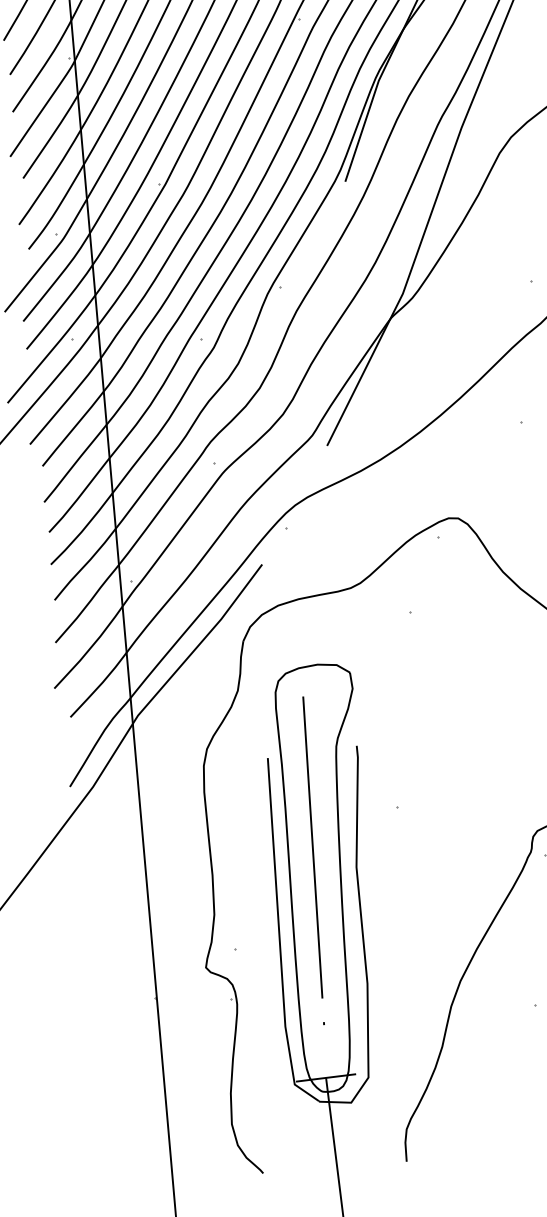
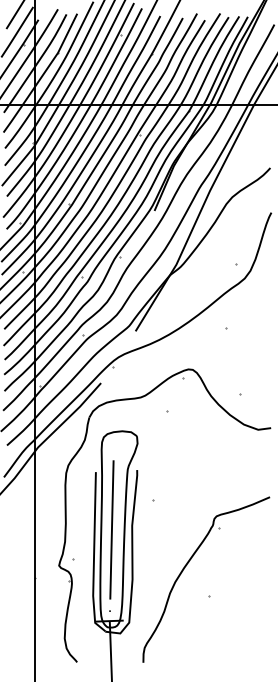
line: (312, 859) -> (111, 535), moved

